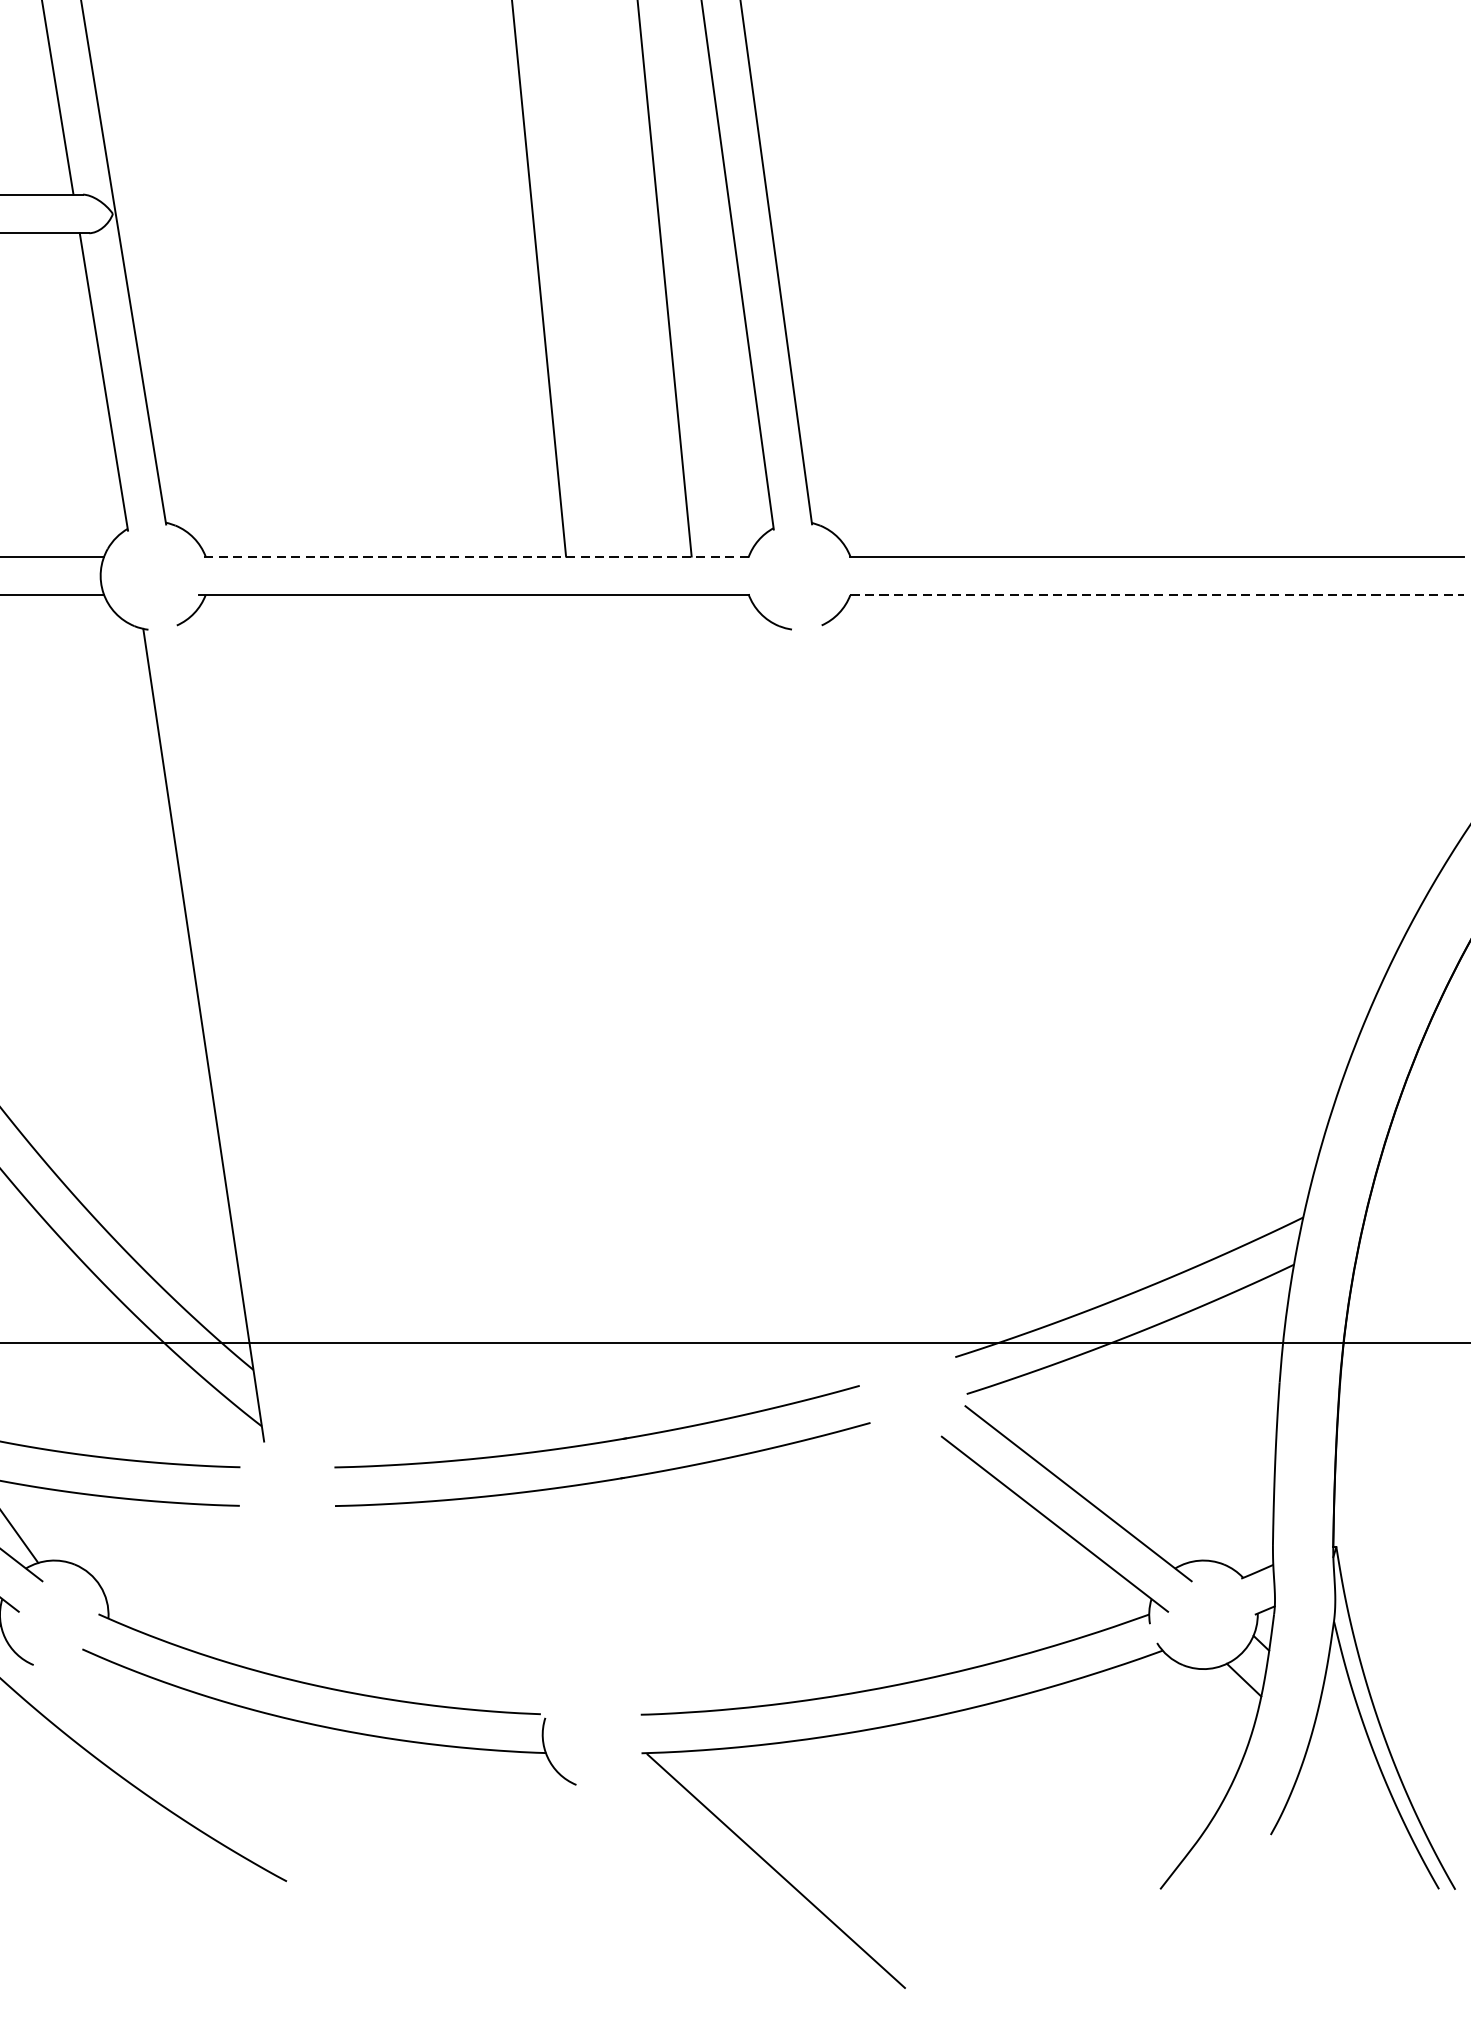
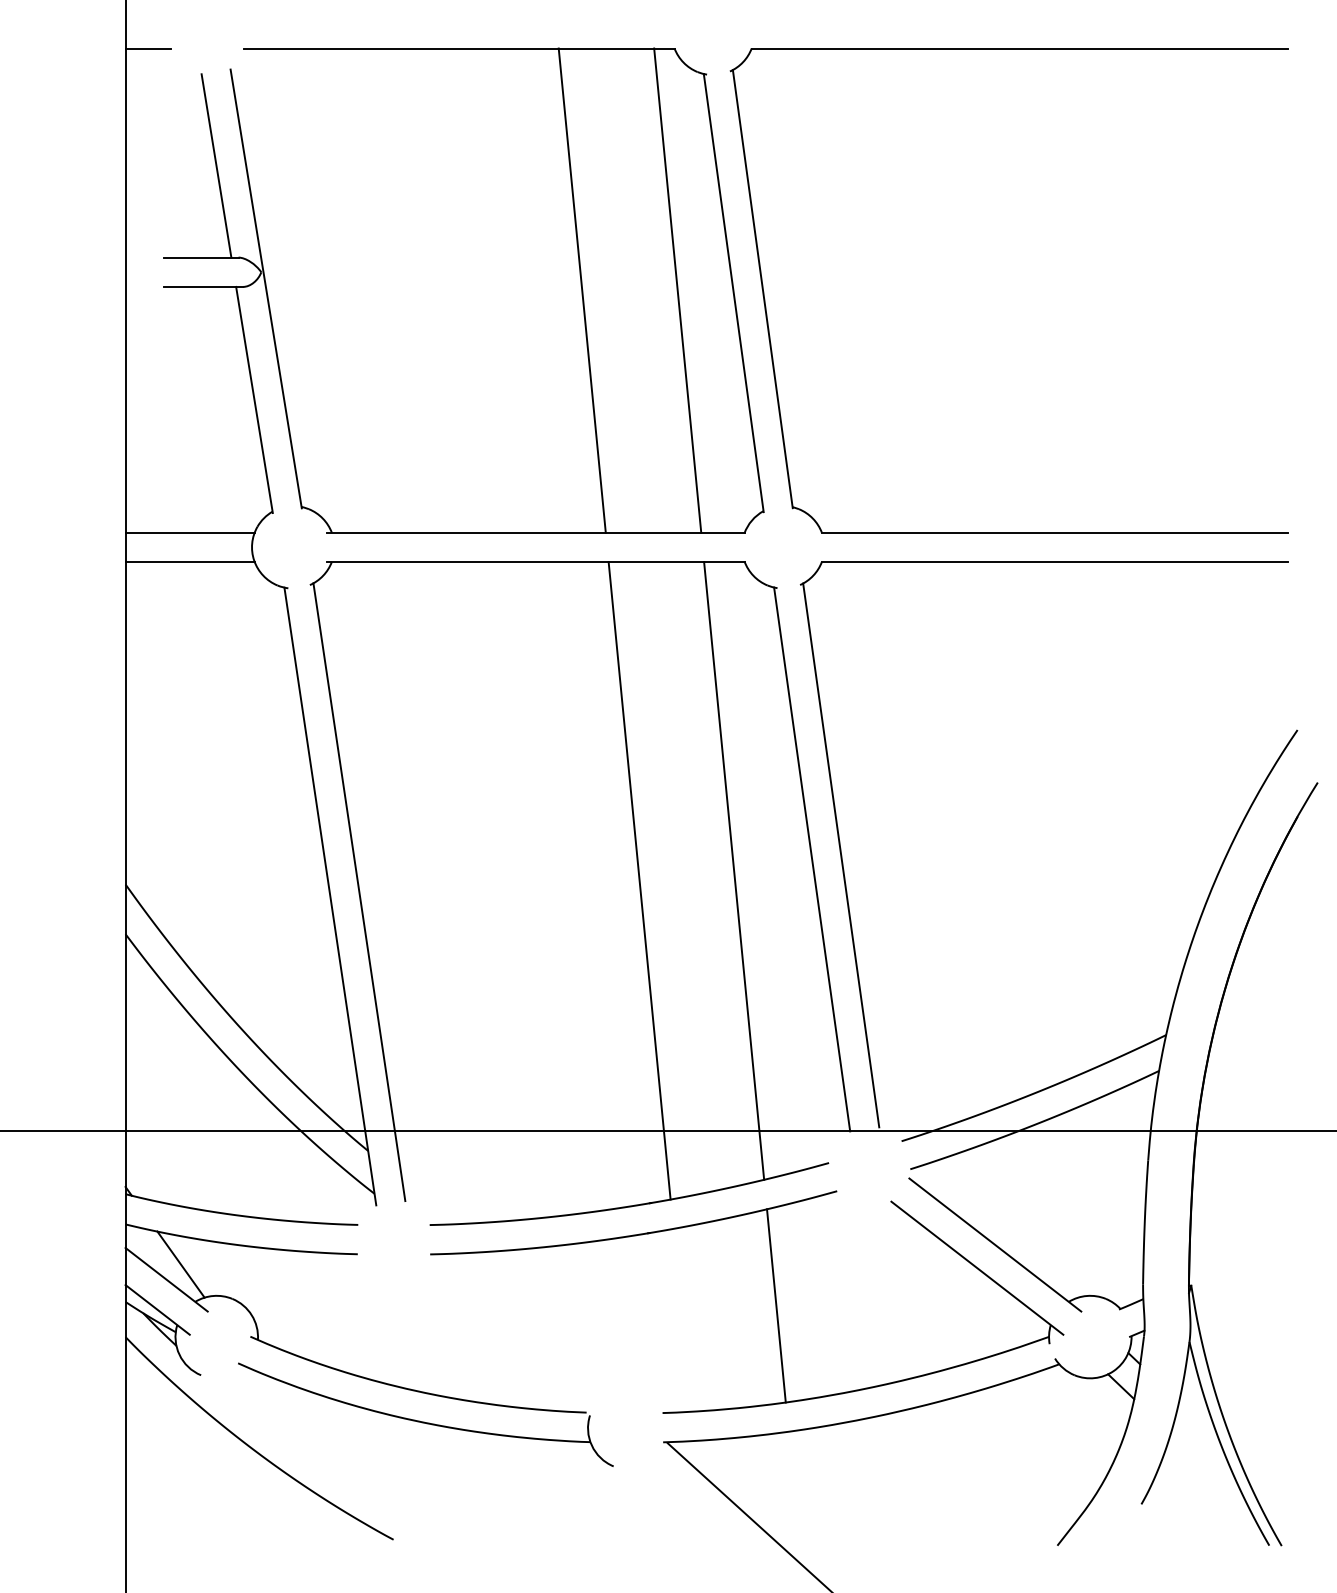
line: (473, 556) -> (535, 532), dashed -> solid
line: (1157, 595) -> (1055, 562), dashed -> solid
line: (876, 981) -> (841, 855), added
line: (838, 986) -> (812, 859), added
line: (735, 1000) -> (734, 870), added
line: (610, 1014) -> (639, 880), added
line: (242, 1029) -> (359, 892), added
line: (790, 1573) -> (776, 1305), added

